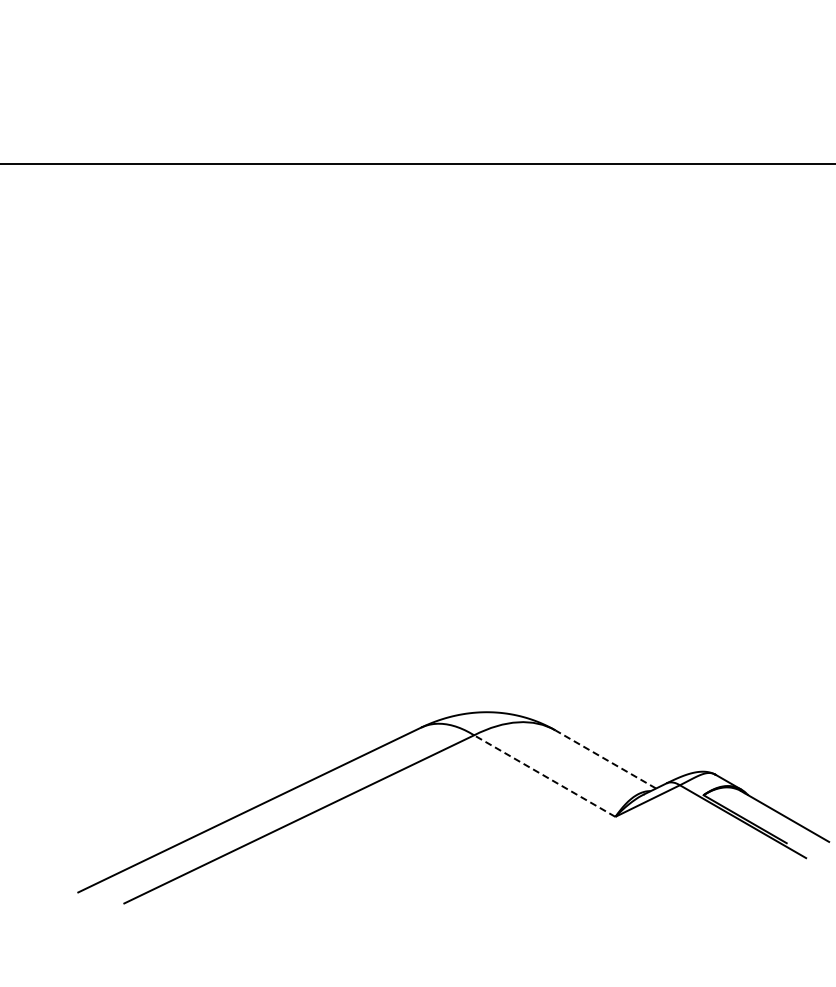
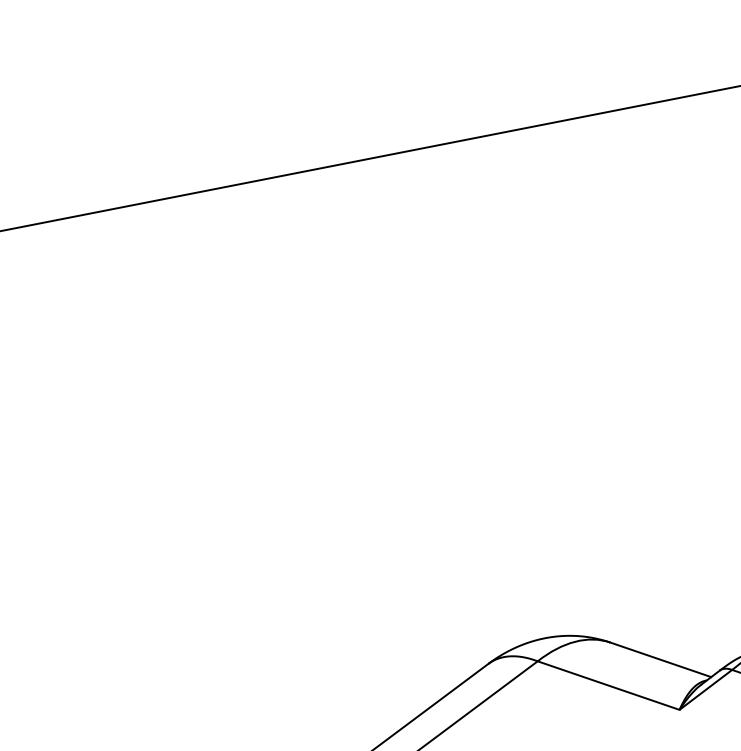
line: (605, 759) -> (660, 659), dashed -> solid
line: (544, 776) -> (608, 686), dashed -> solid

